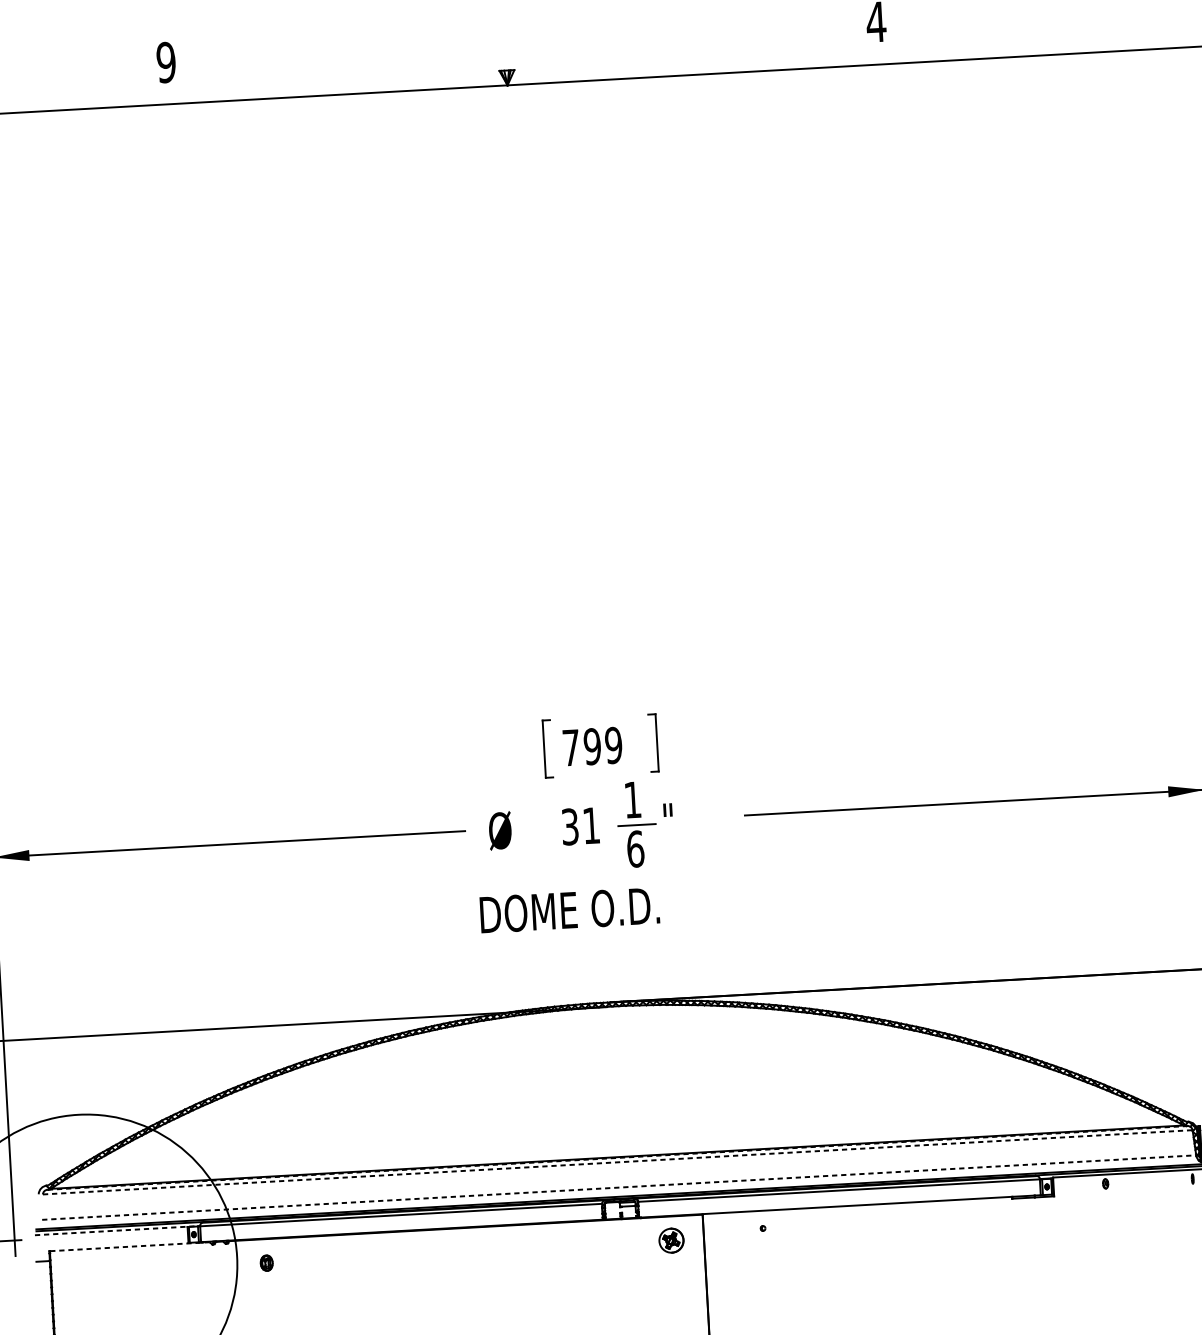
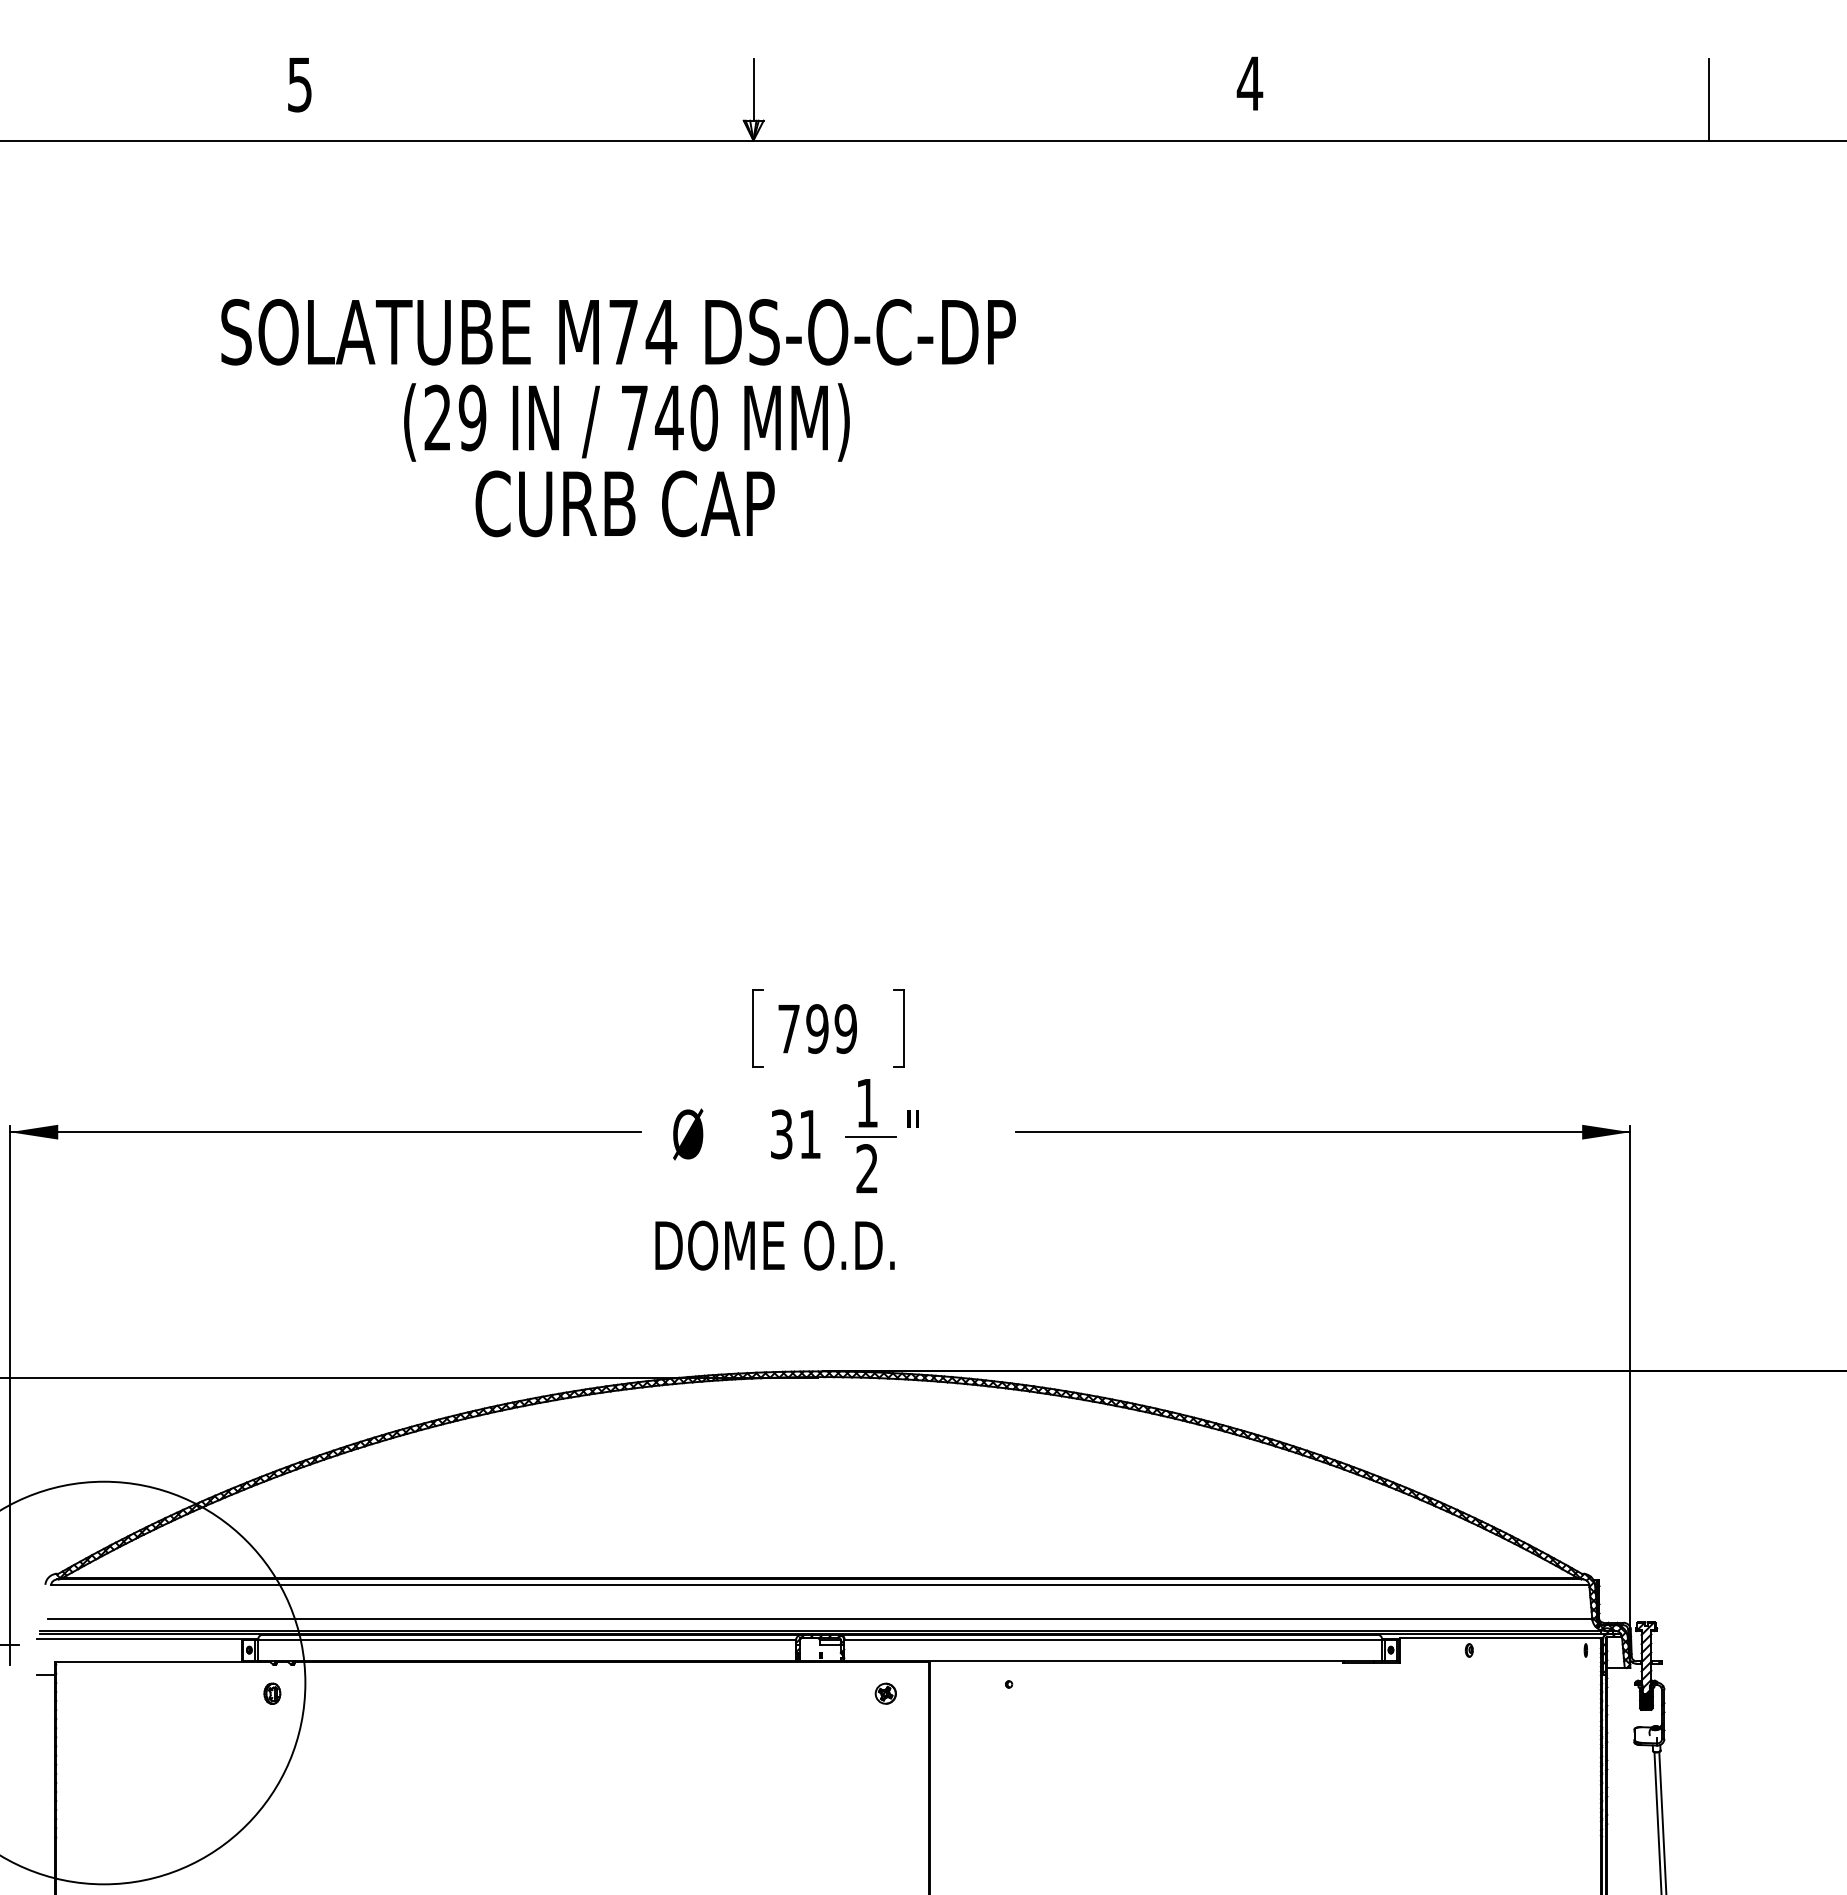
line: (505, 47) -> (753, 89), added
text: (165, 62) -> (299, 84), 9 -> 5
part: (429, 301) -> (633, 423), added
text: (635, 848) -> (867, 1168), 6 -> 2
line: (617, 1157) -> (820, 1579), dashed -> solid
line: (618, 1162) -> (820, 1585), dashed -> solid
line: (619, 1187) -> (820, 1619), dashed -> solid
line: (117, 1230) -> (147, 1639), dashed -> solid
part: (671, 1240) -> (885, 1693), size x0.62
line: (130, 1246) -> (163, 1661), dashed -> solid
part: (266, 1263) -> (272, 1693), moved

